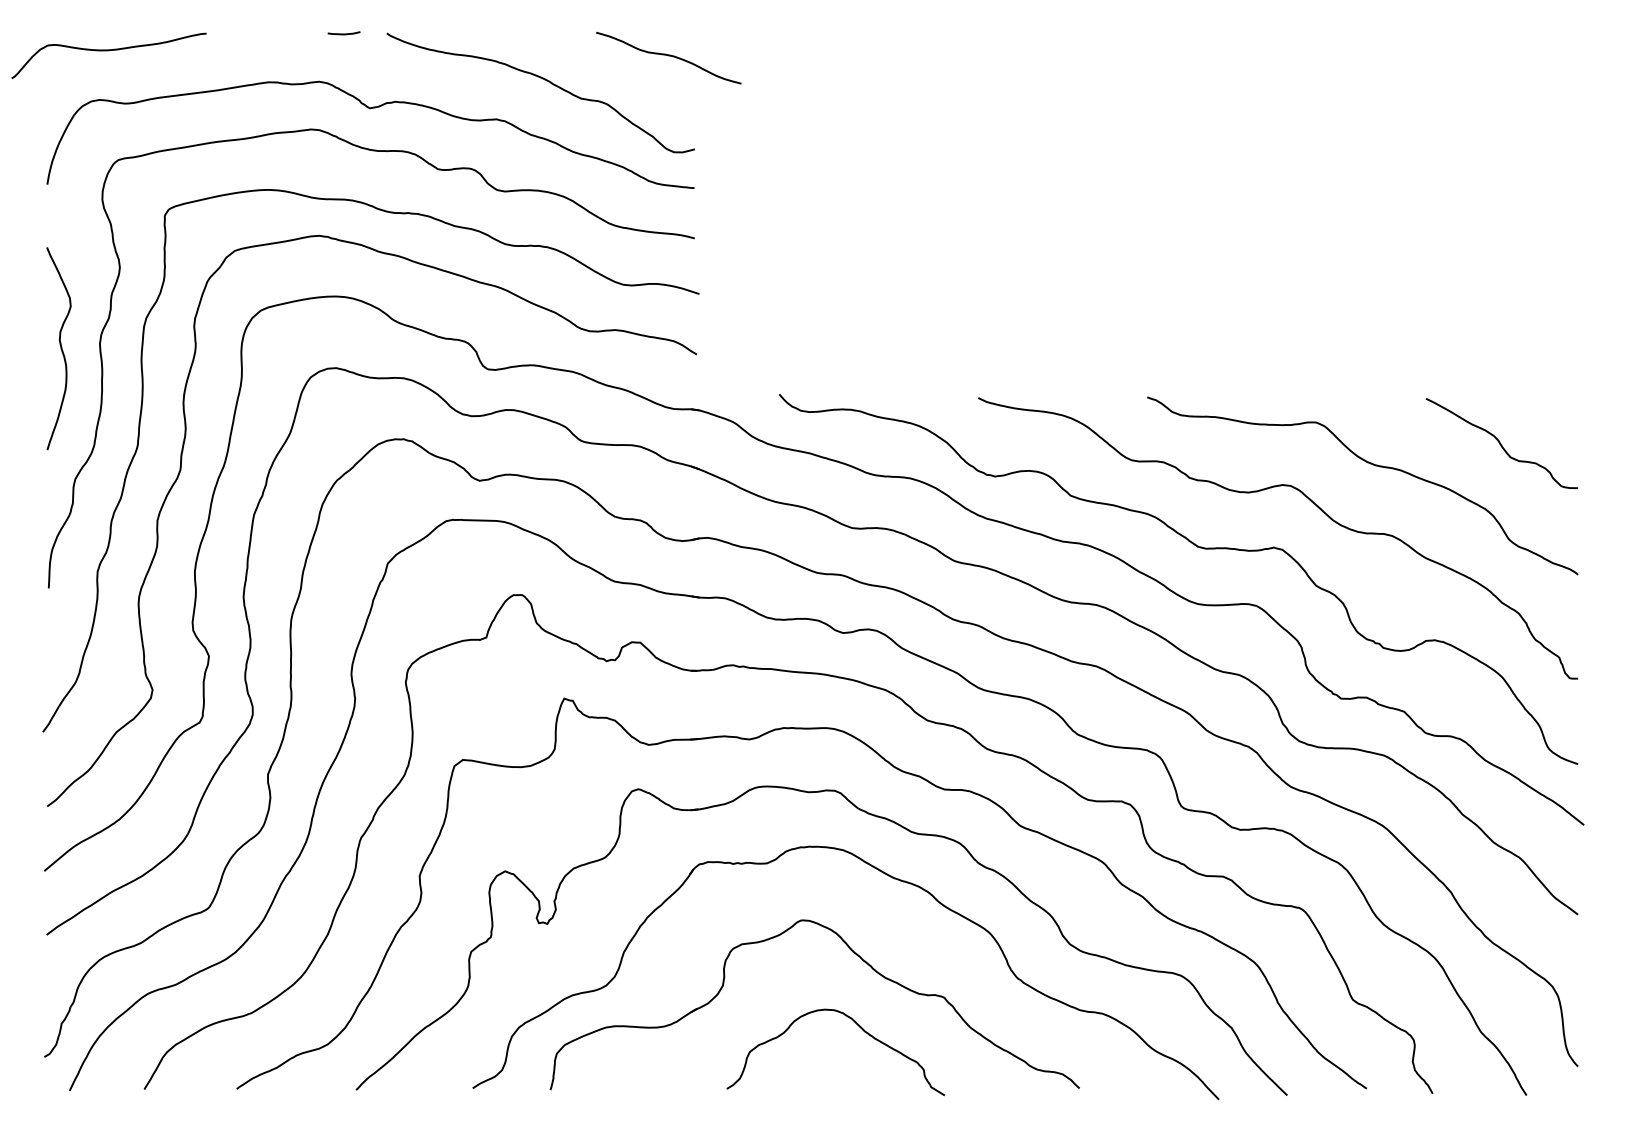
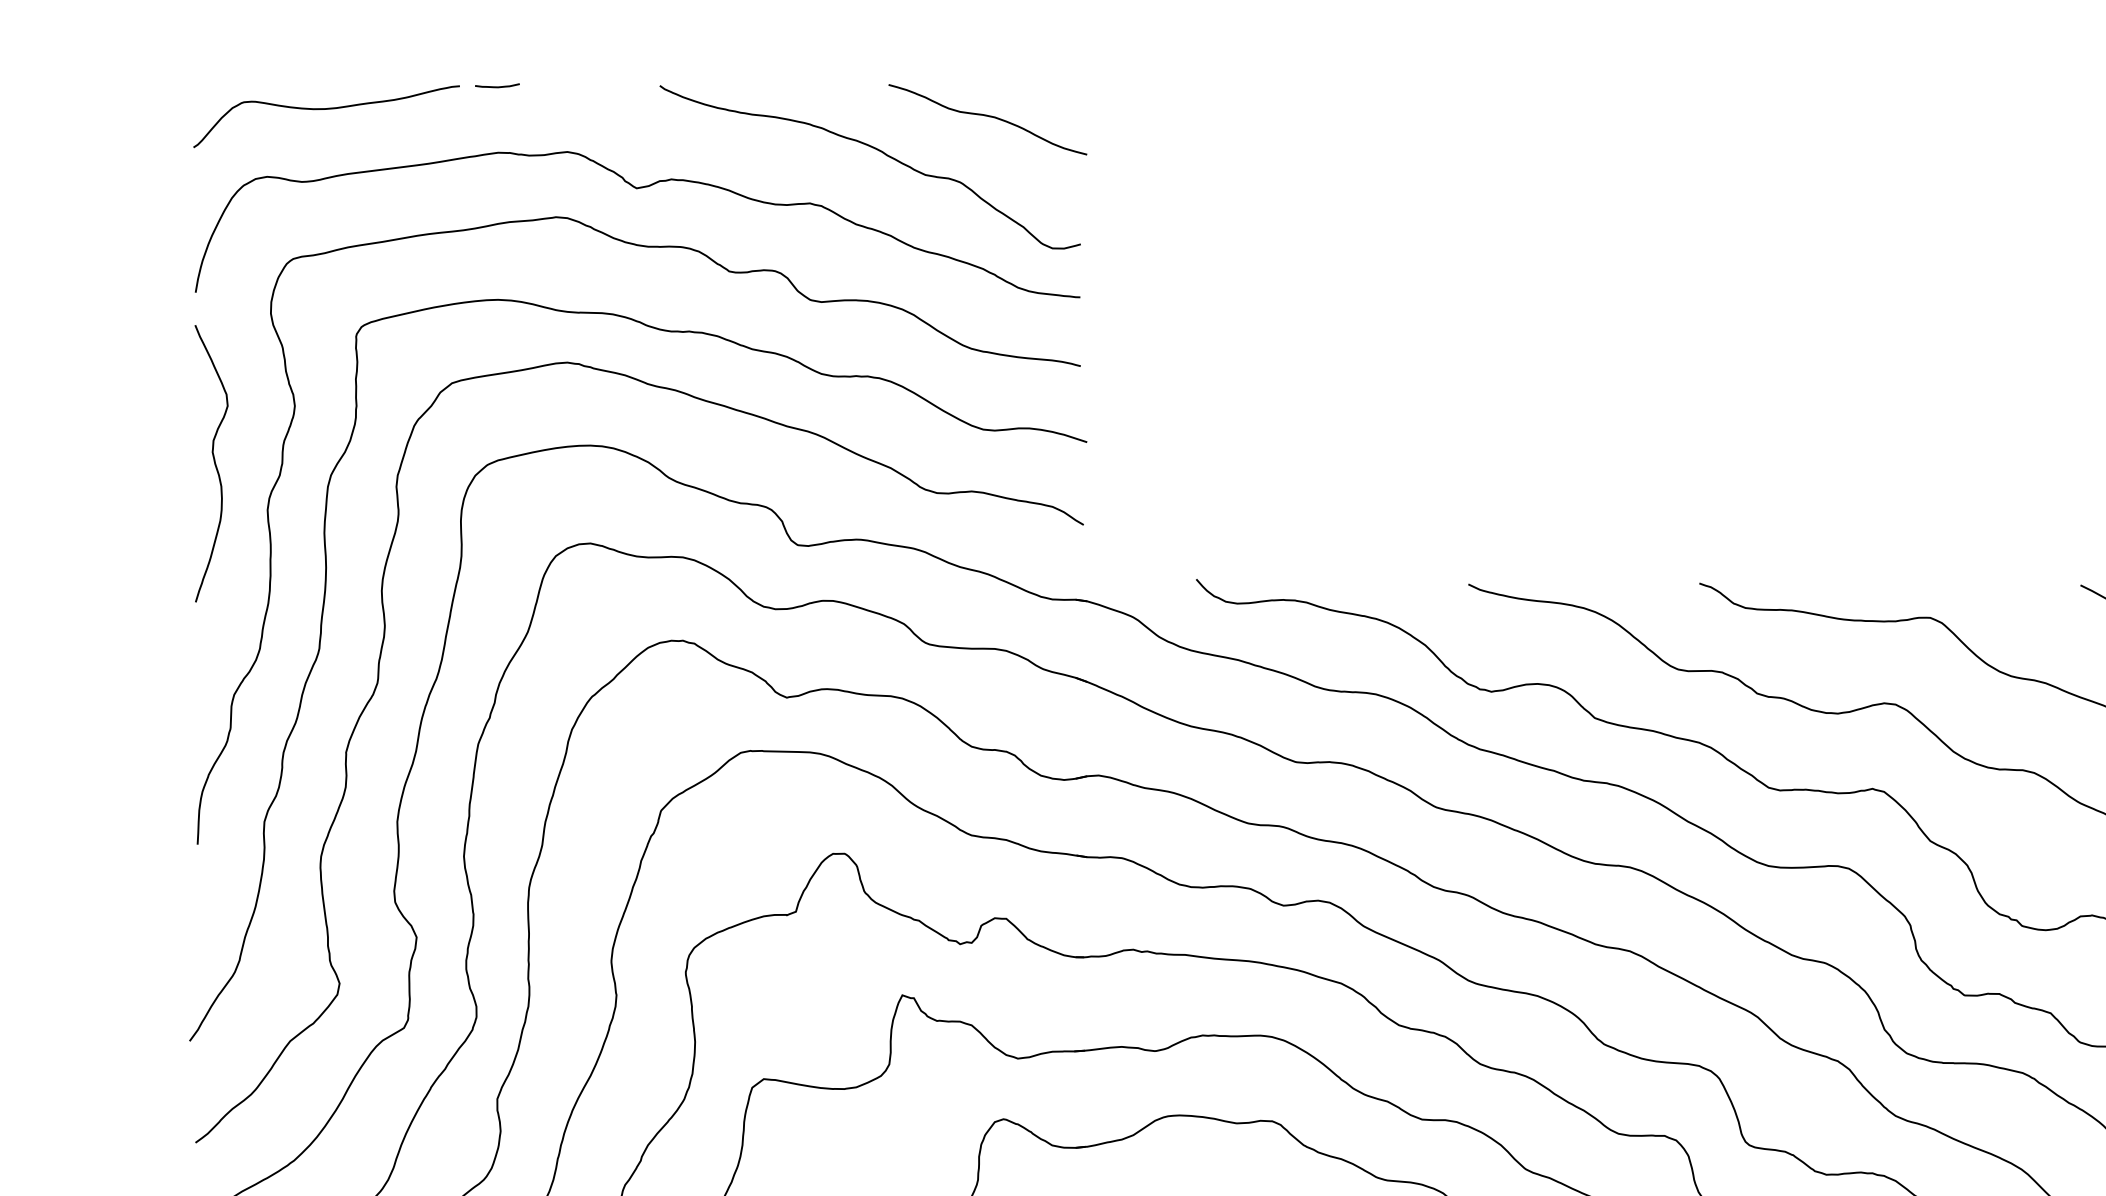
curve: (343, 33) -> (496, 86), moved
curve: (108, 51) -> (325, 110), moved
curve: (668, 56) -> (987, 117), moved
curve: (60, 348) -> (213, 463), moved

